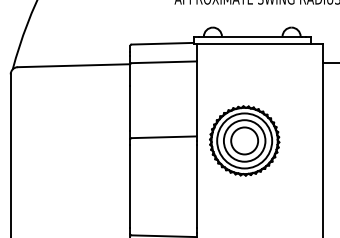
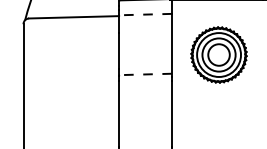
line: (164, 62) -> (146, 14), solid -> dashed
line: (164, 137) -> (146, 74), solid -> dashed
part: (244, 140) -> (218, 54), moved

